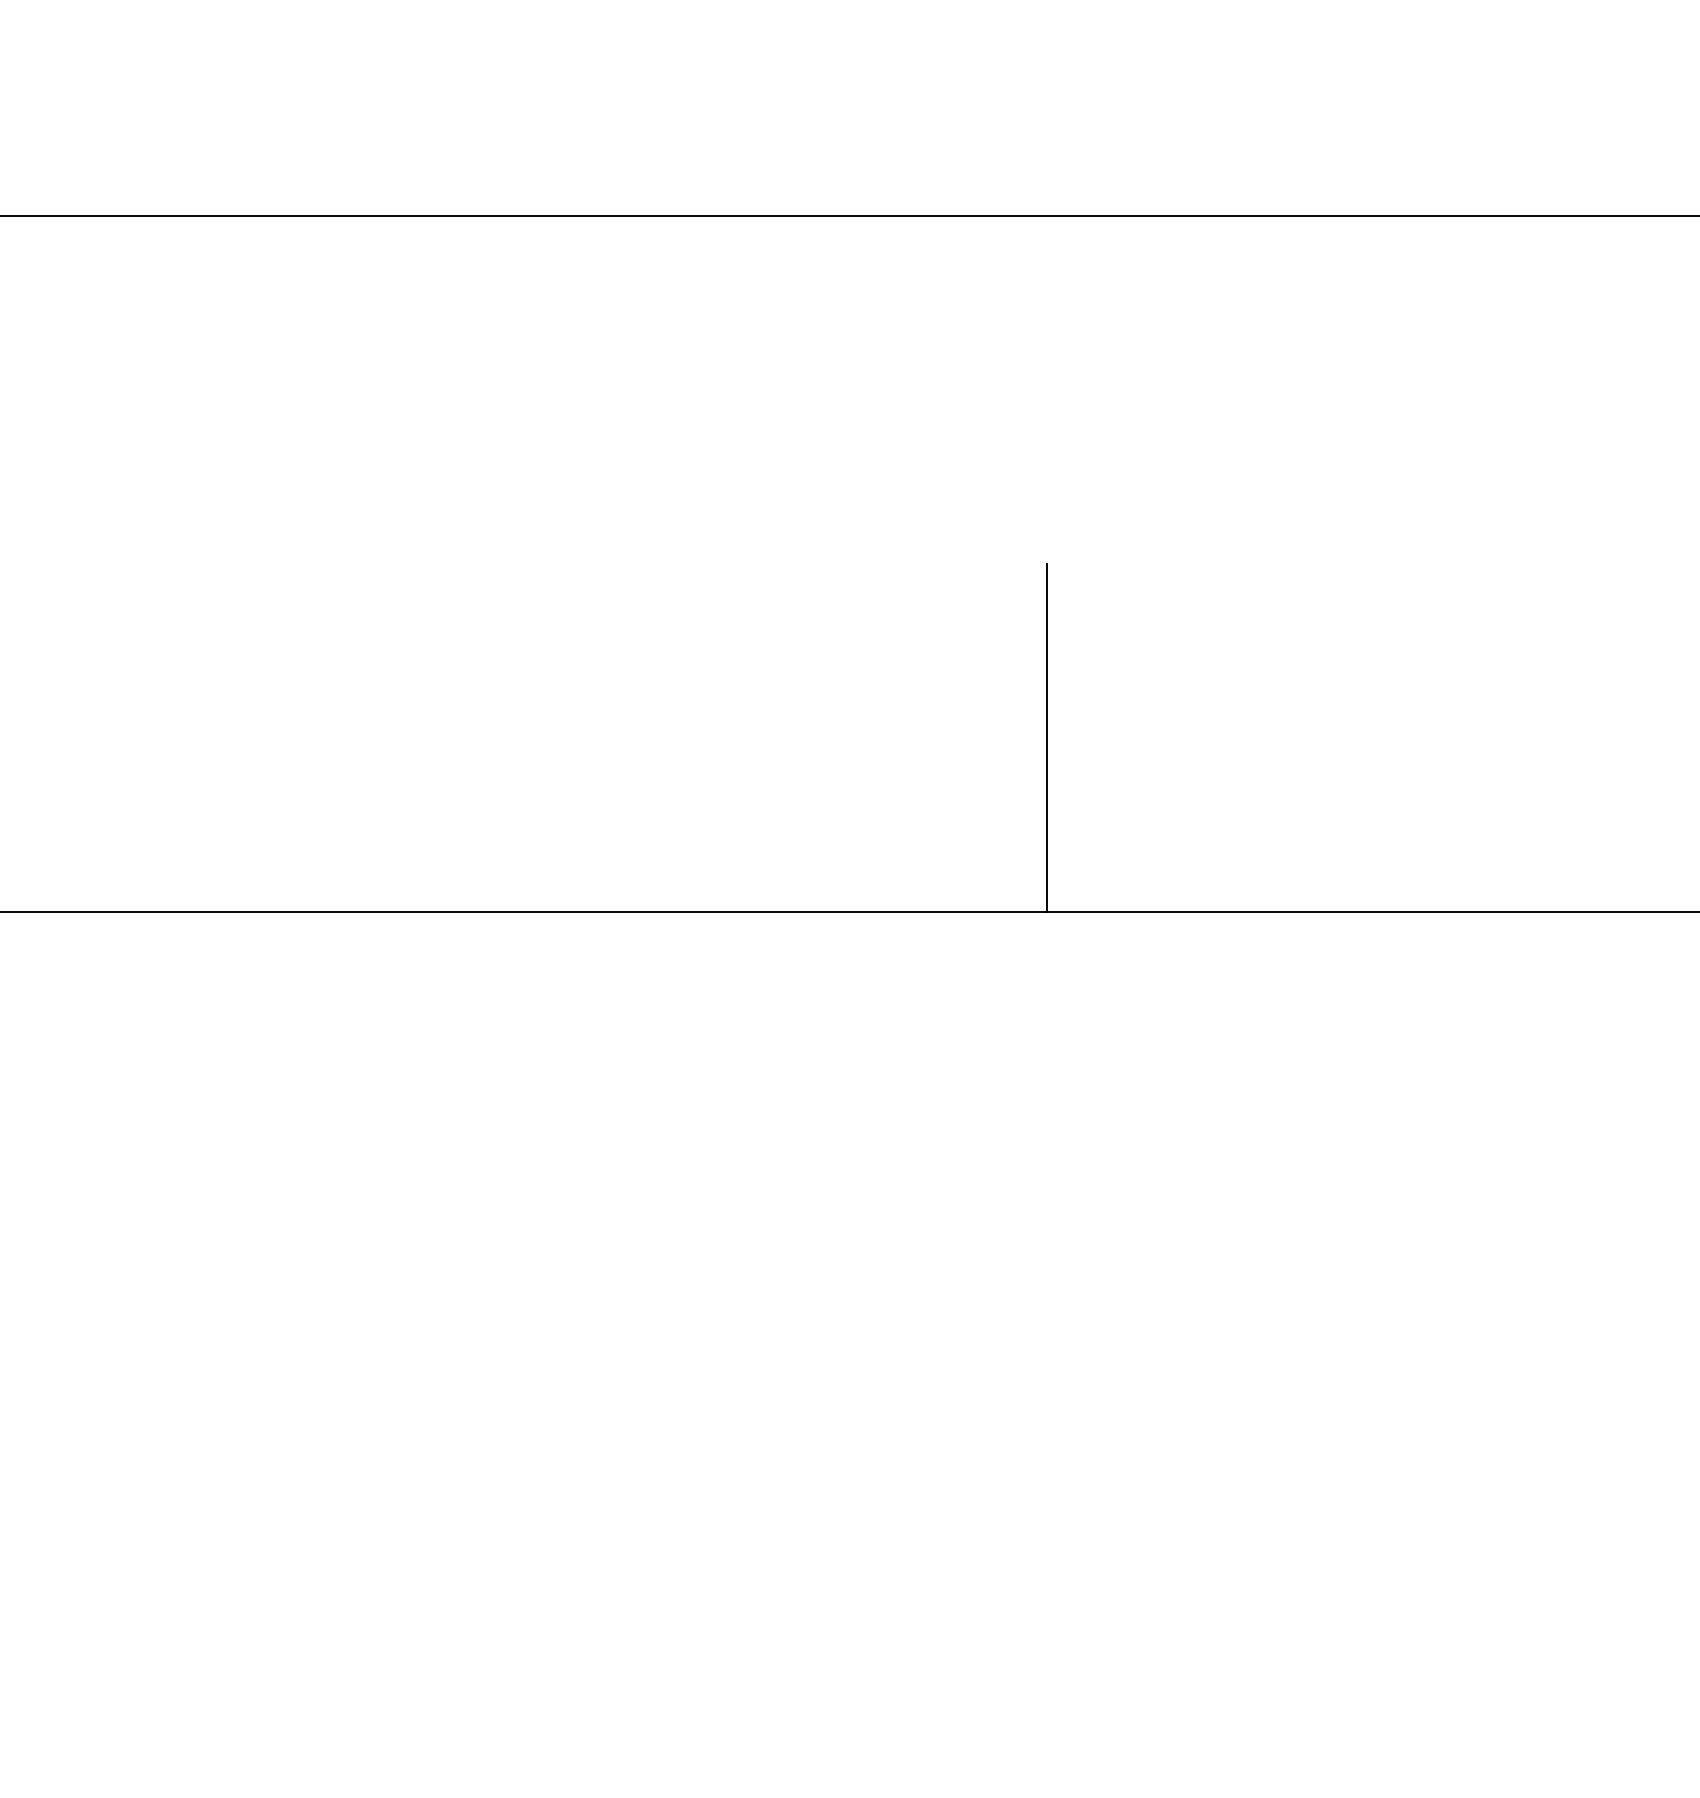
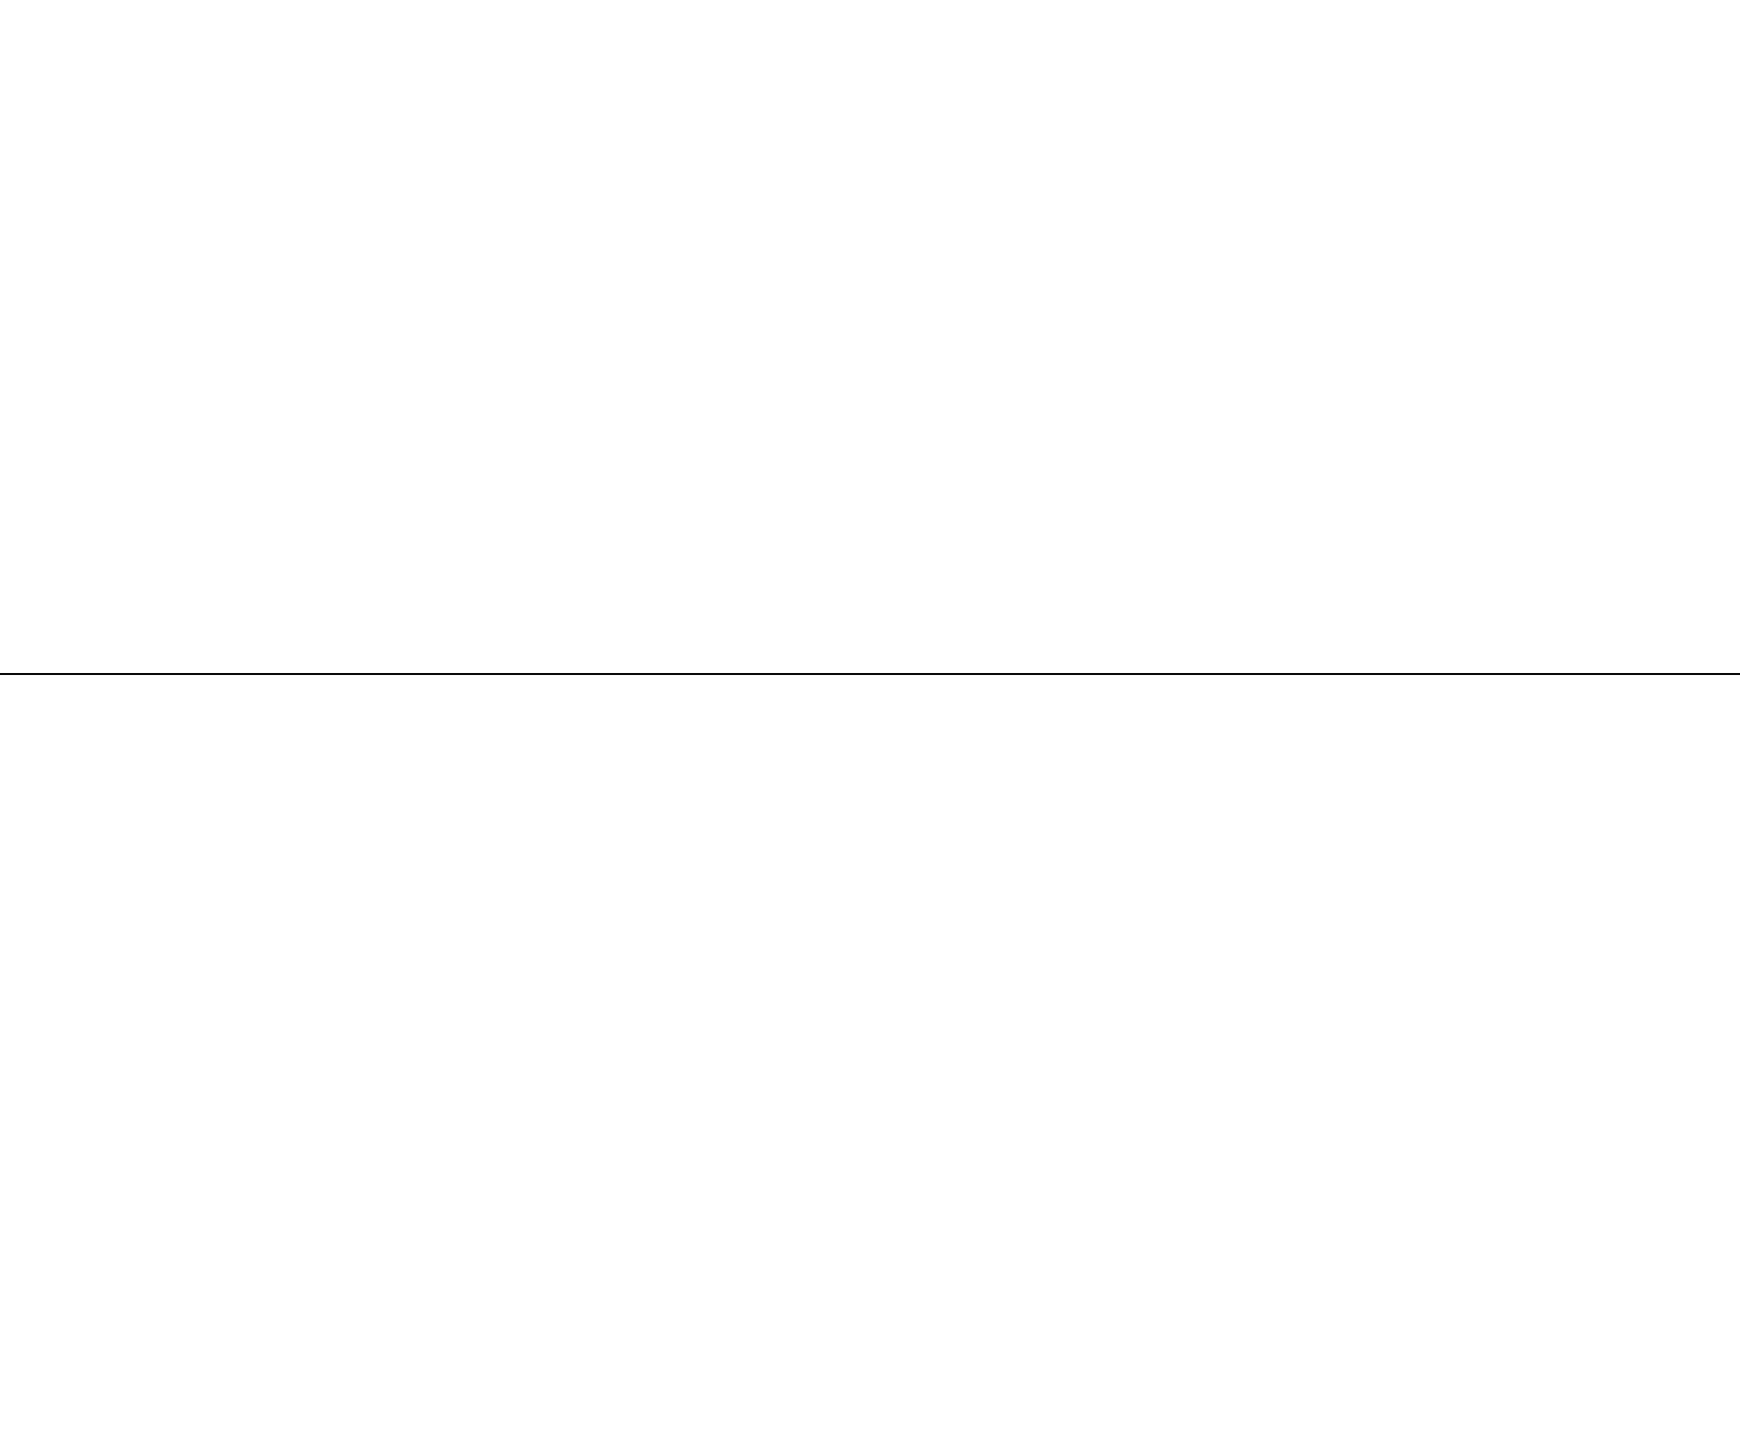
line: (1047, 737) -> (1001, 486), removed

